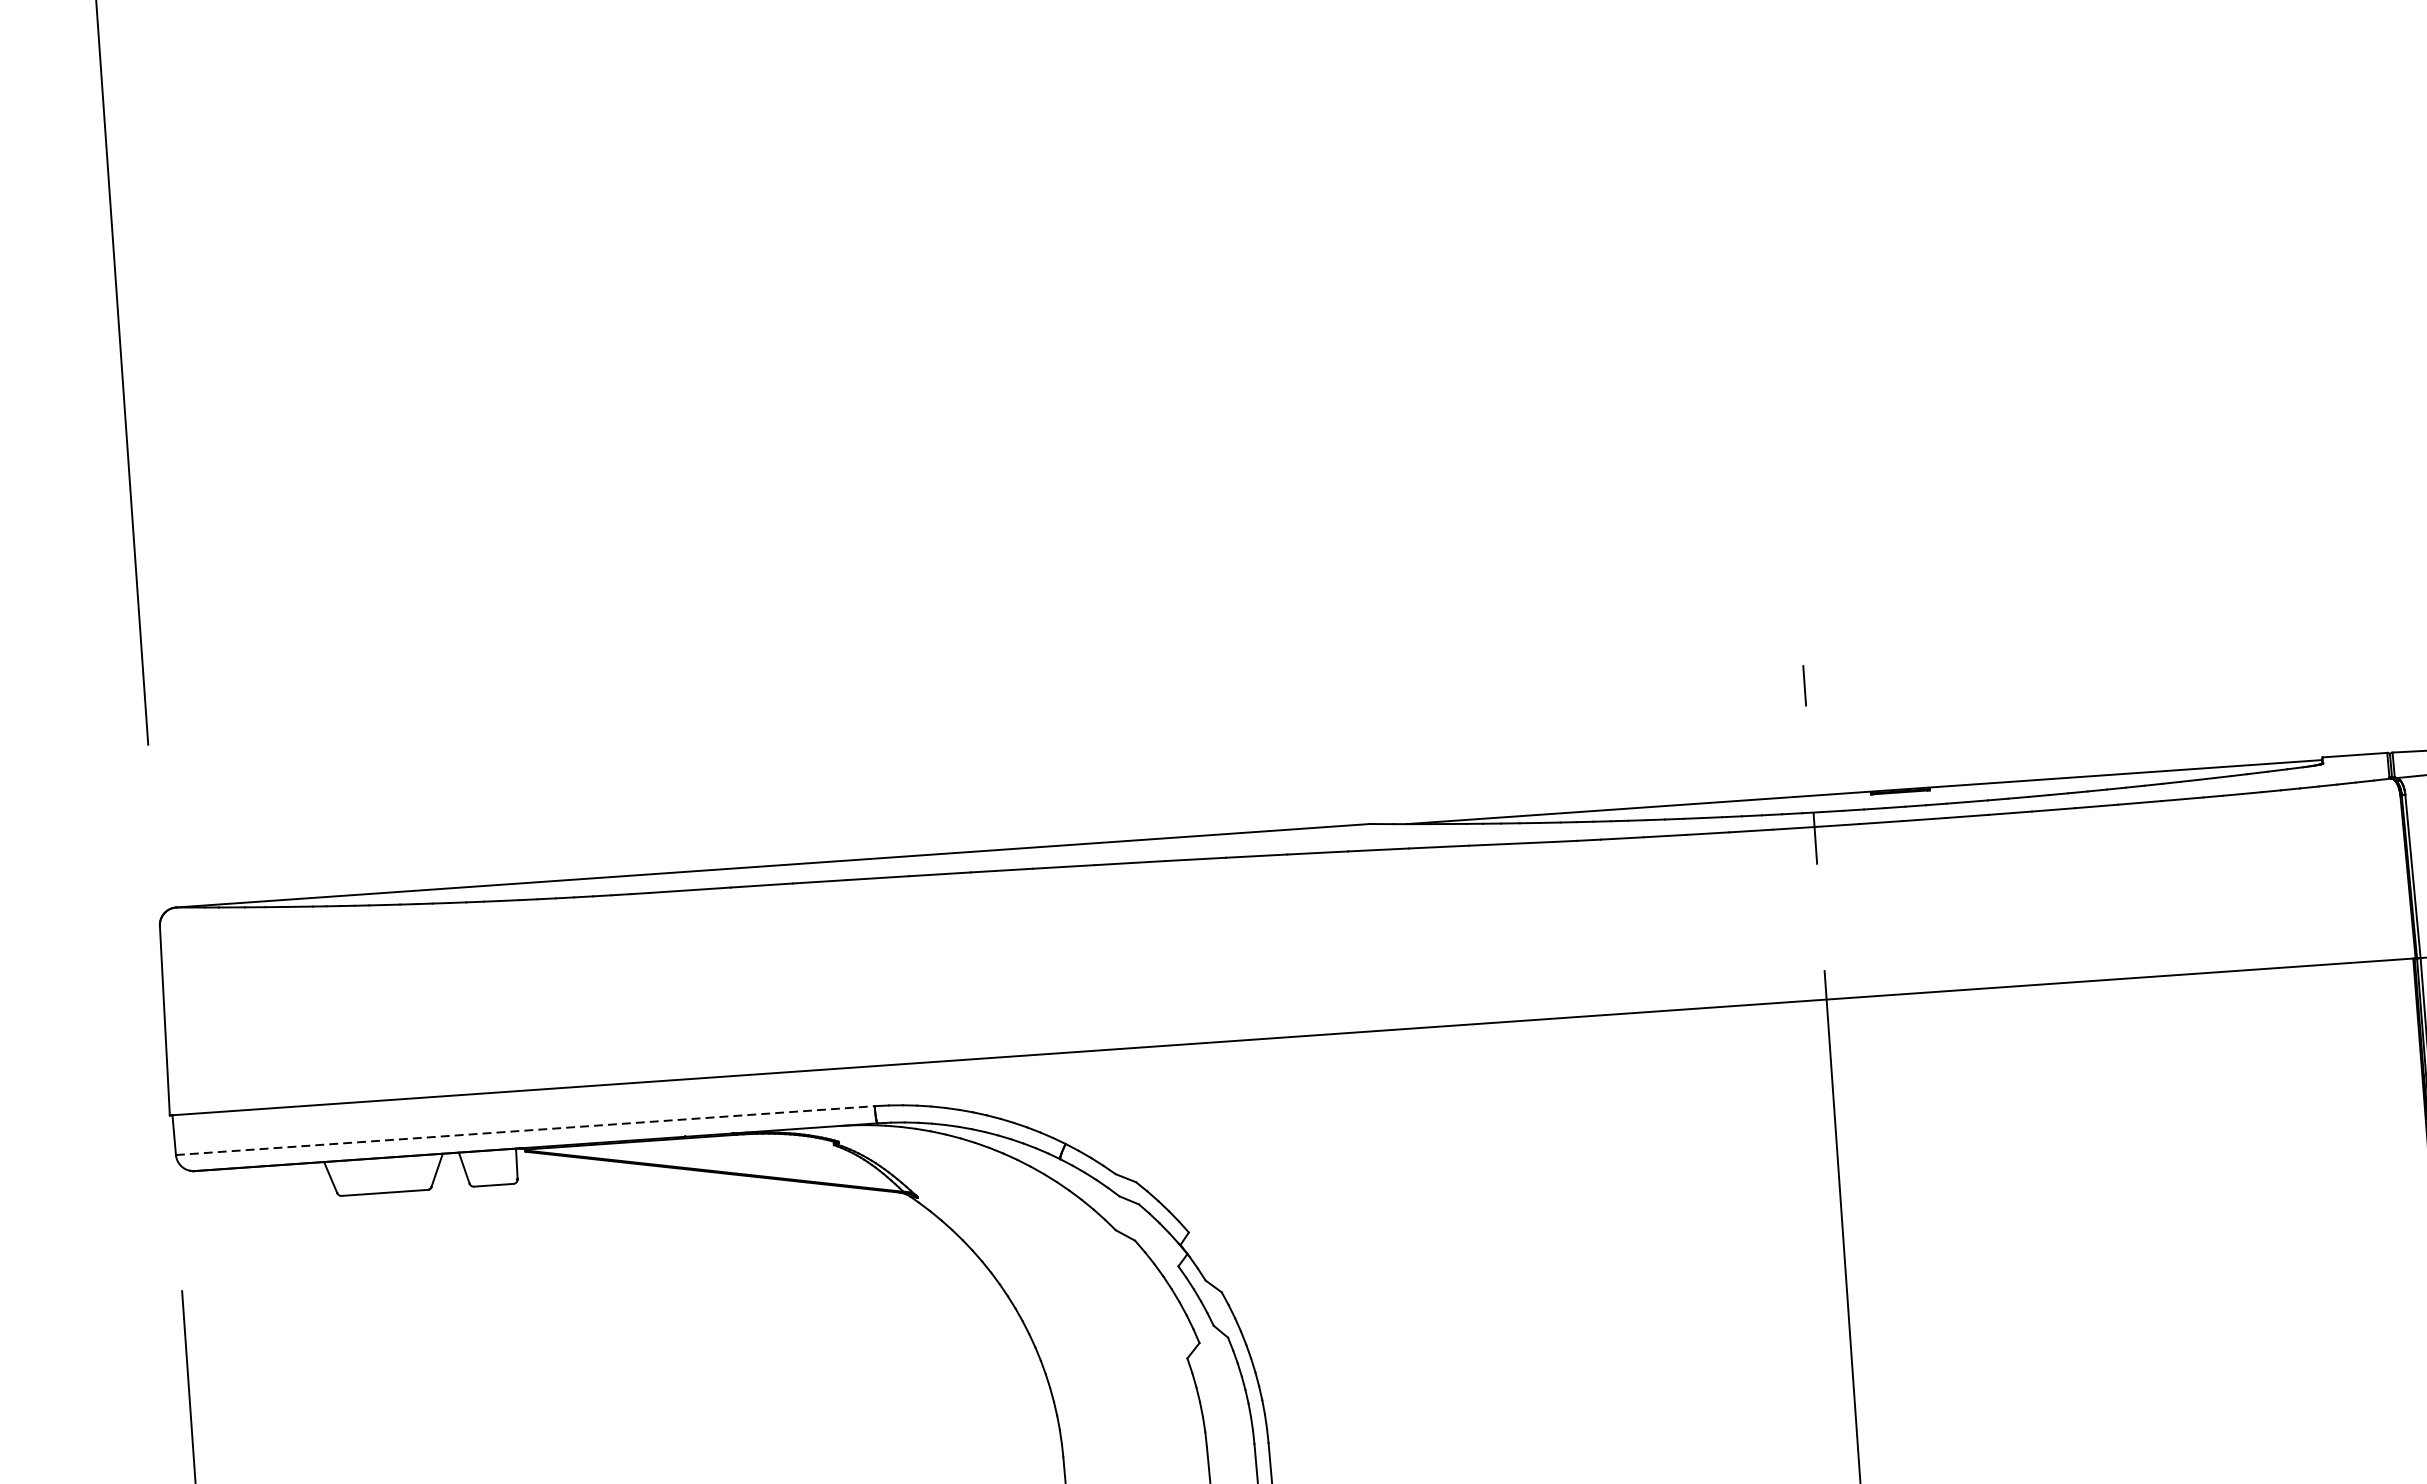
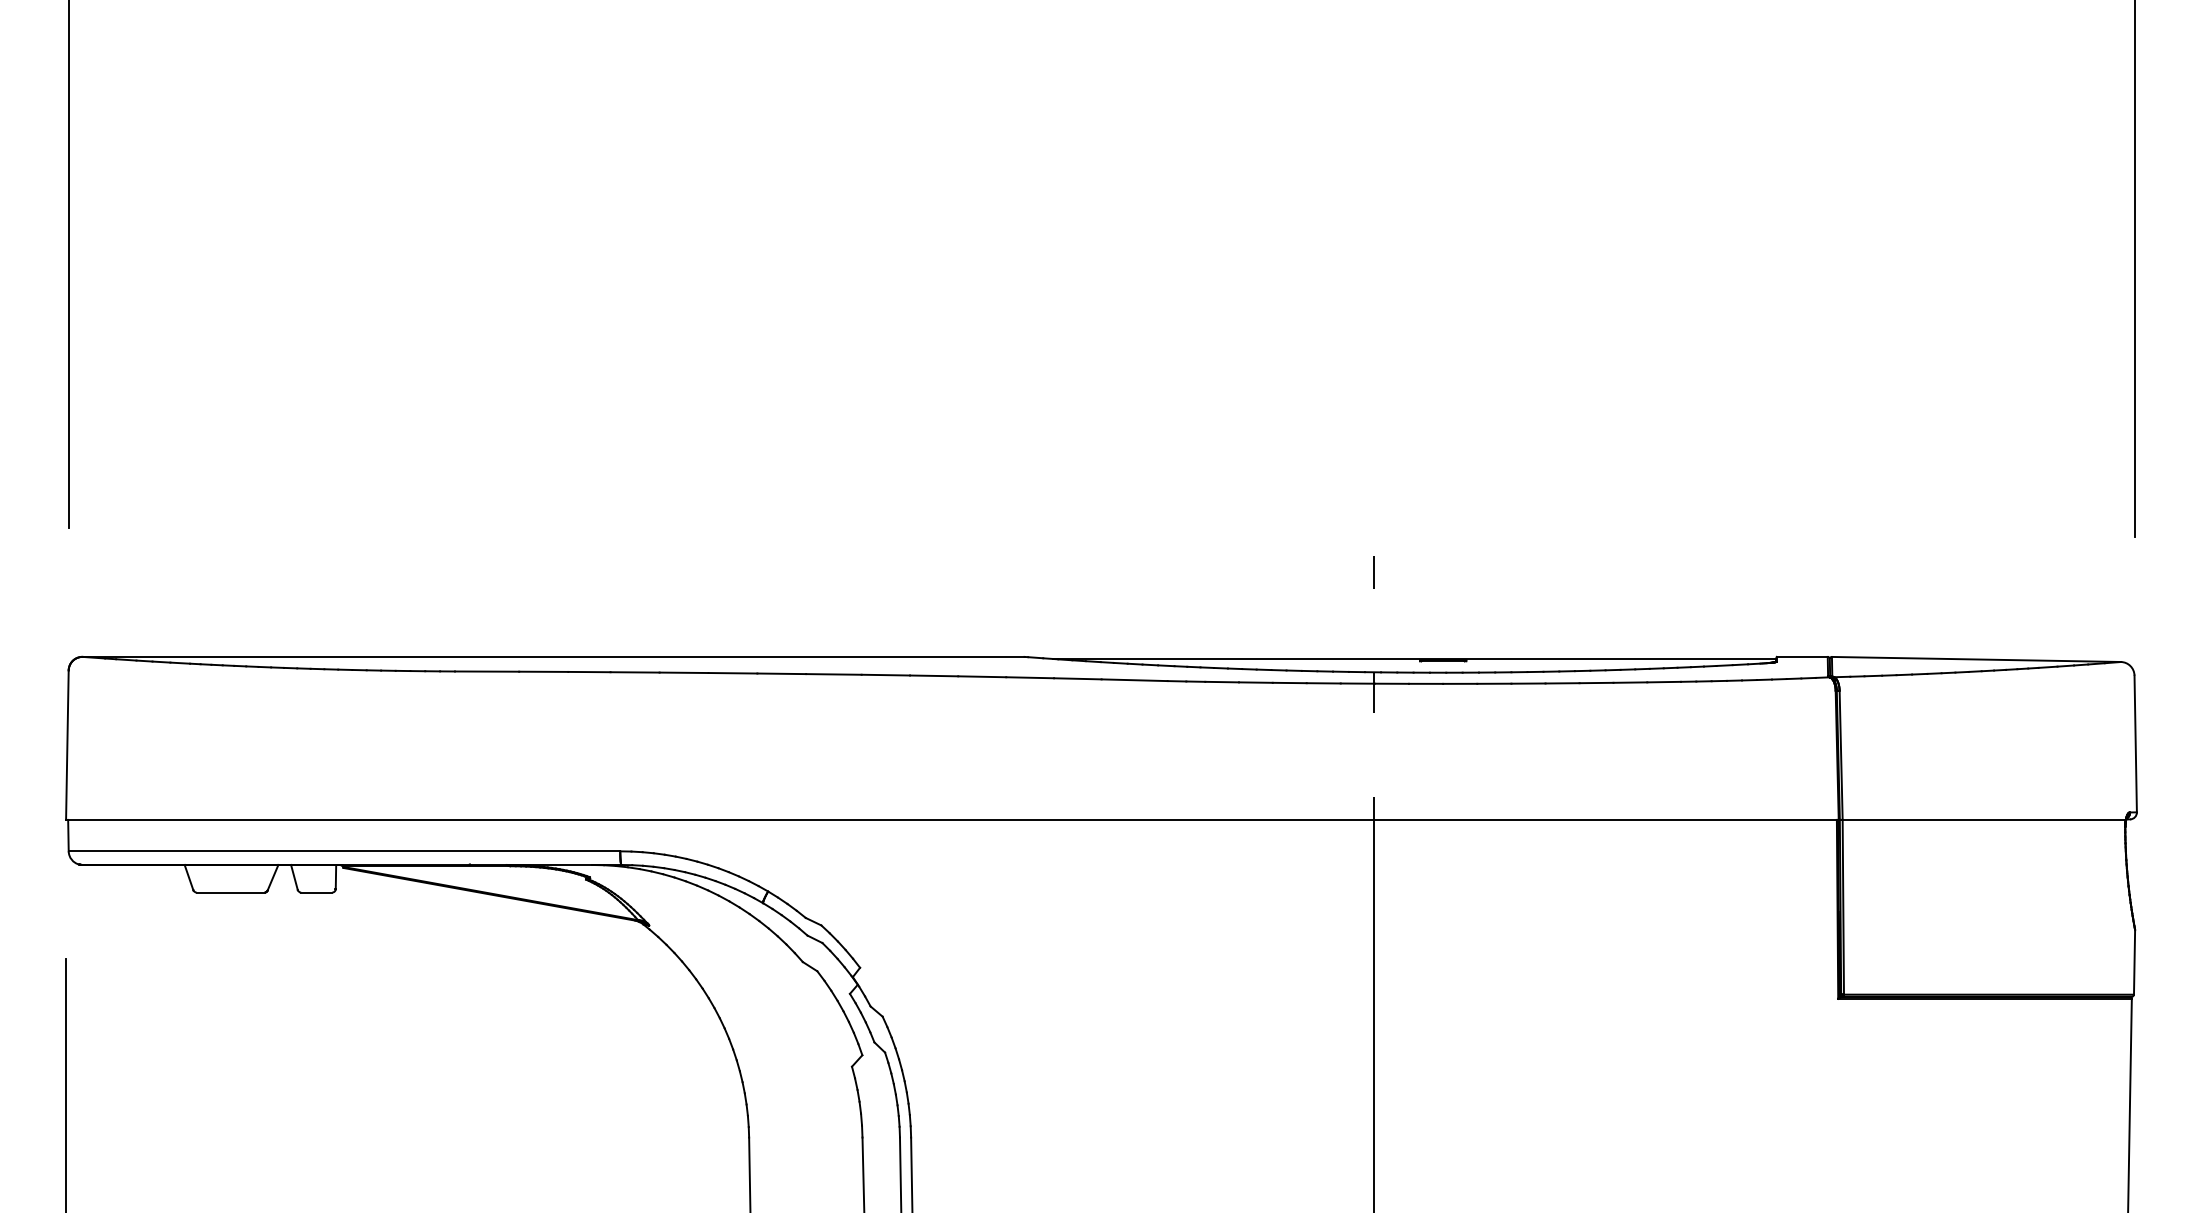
line: (525, 1130) -> (344, 851), dashed -> solid

